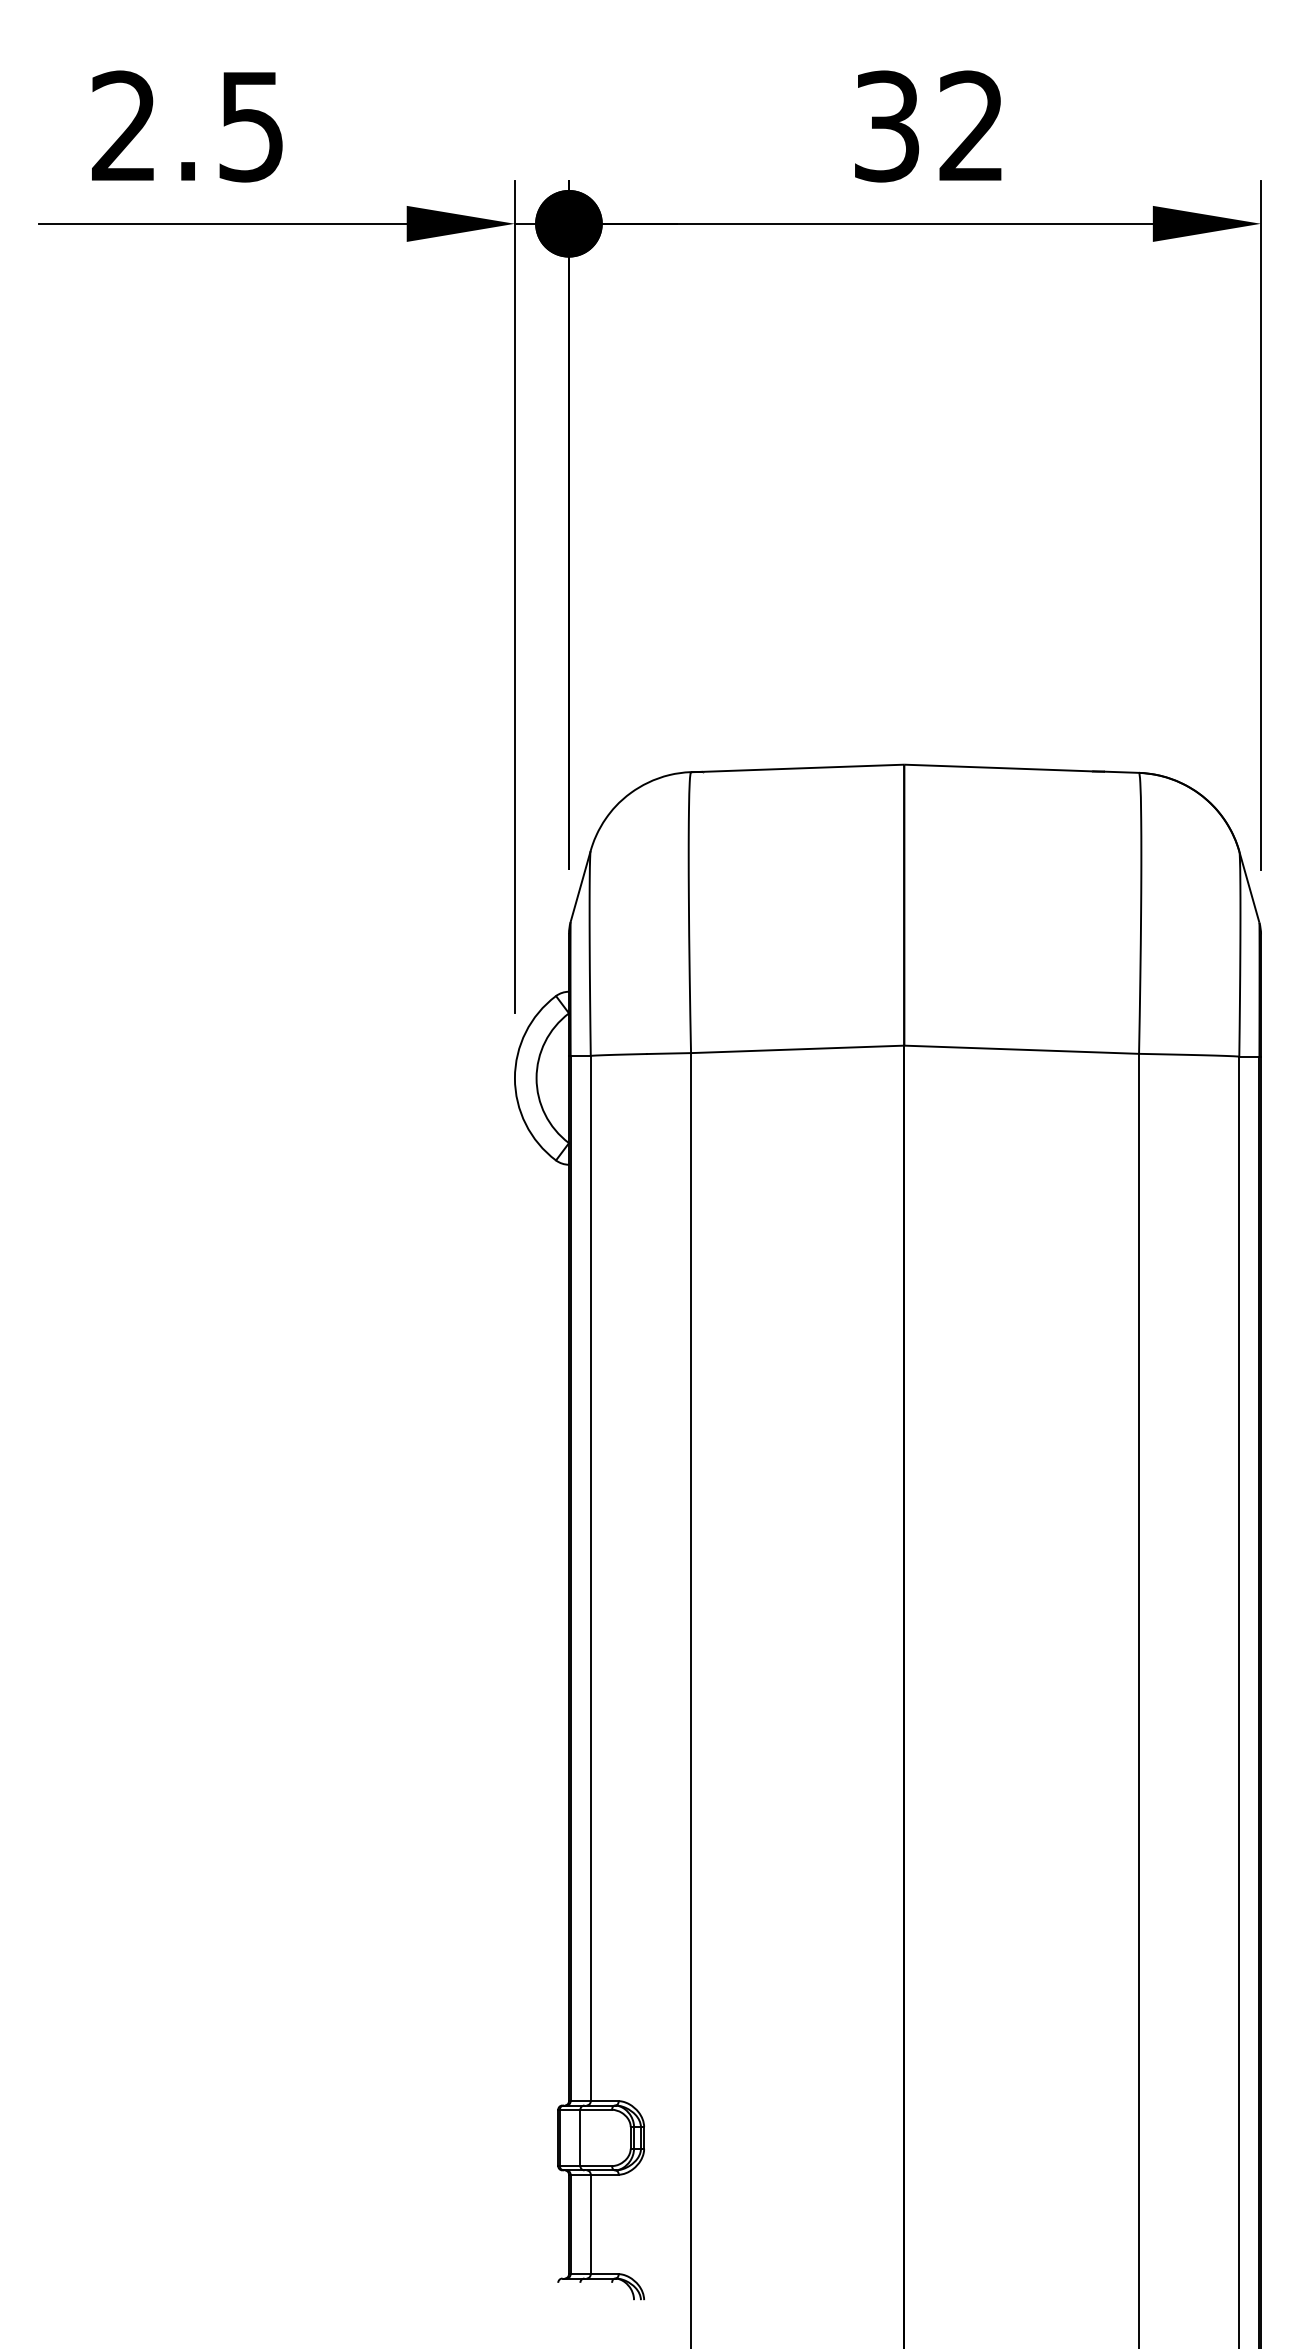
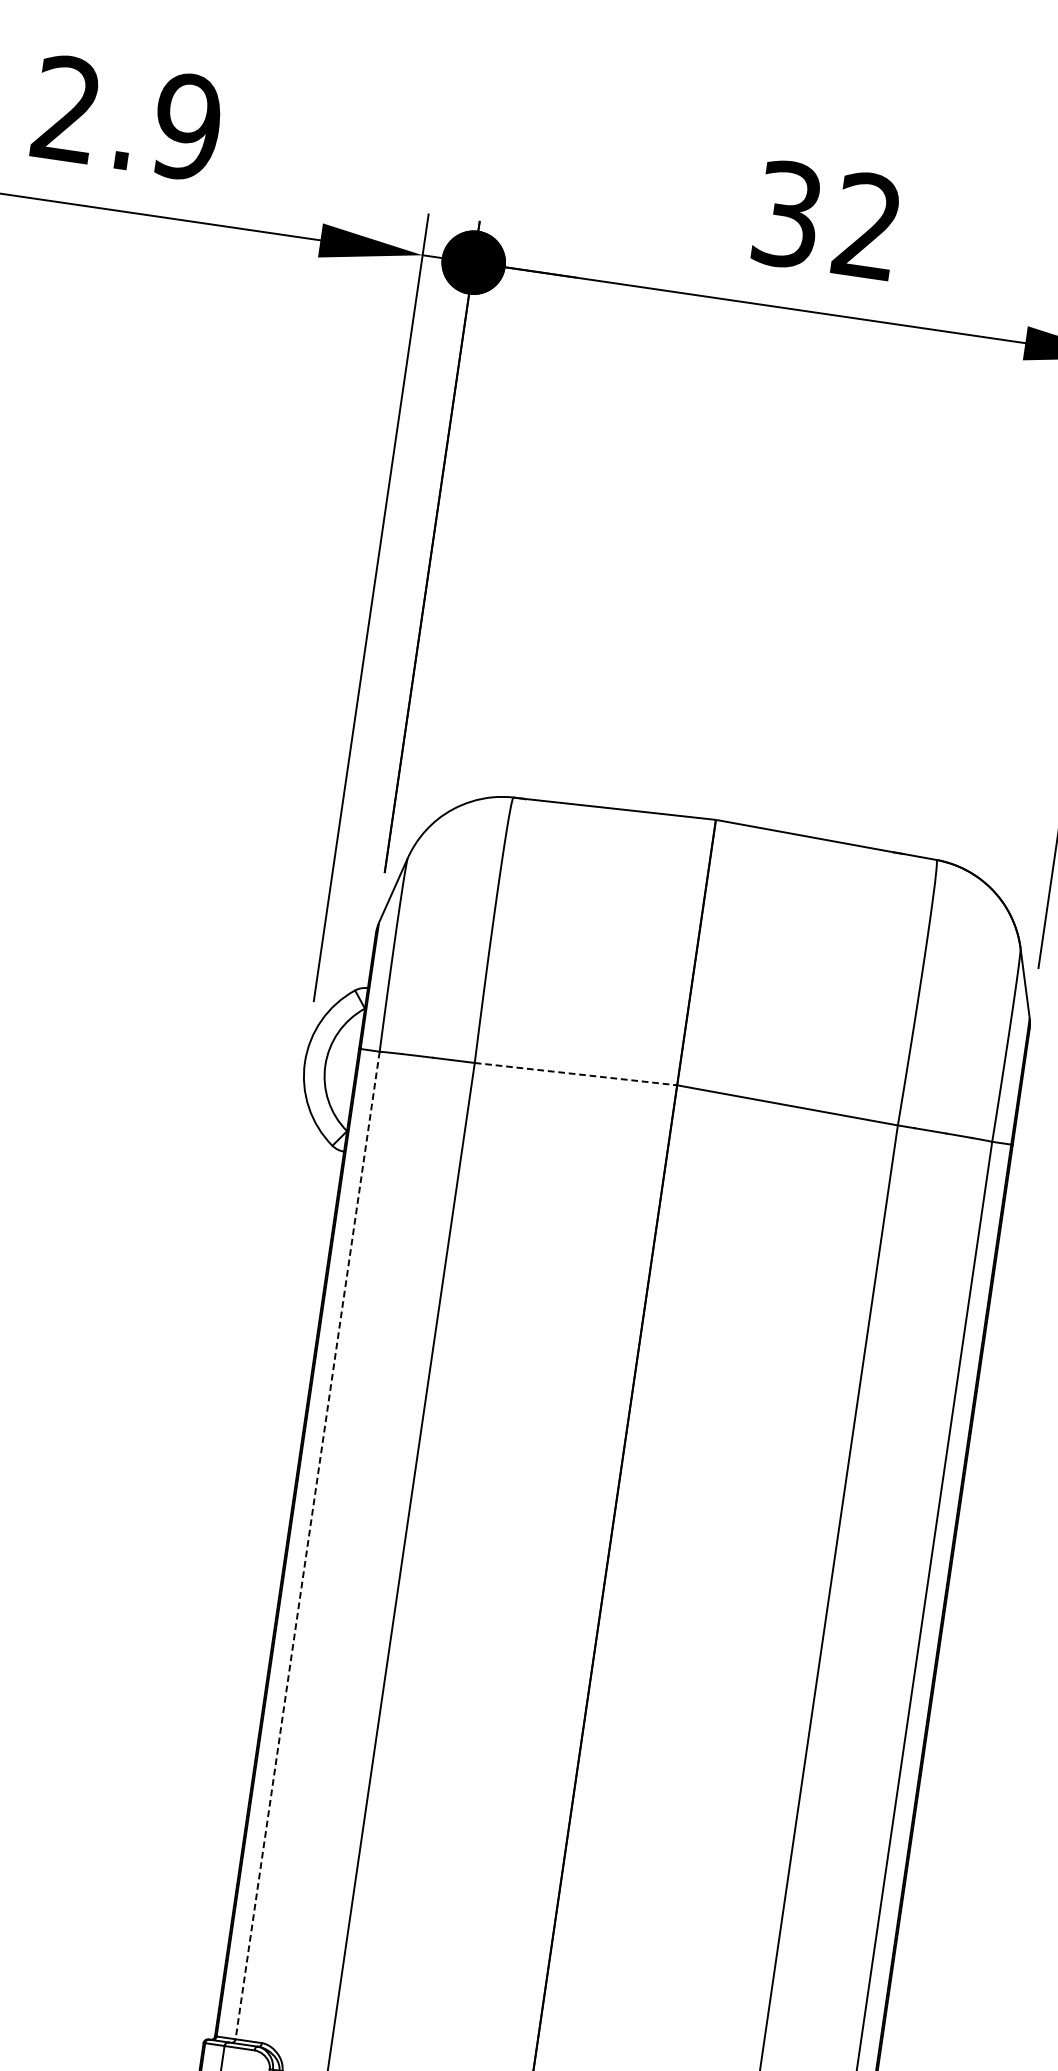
text: (250, 126) -> (186, 126), 2.5 -> 2.9
line: (797, 1049) -> (575, 1074), solid -> dashed
line: (590, 1578) -> (307, 1545), solid -> dashed

